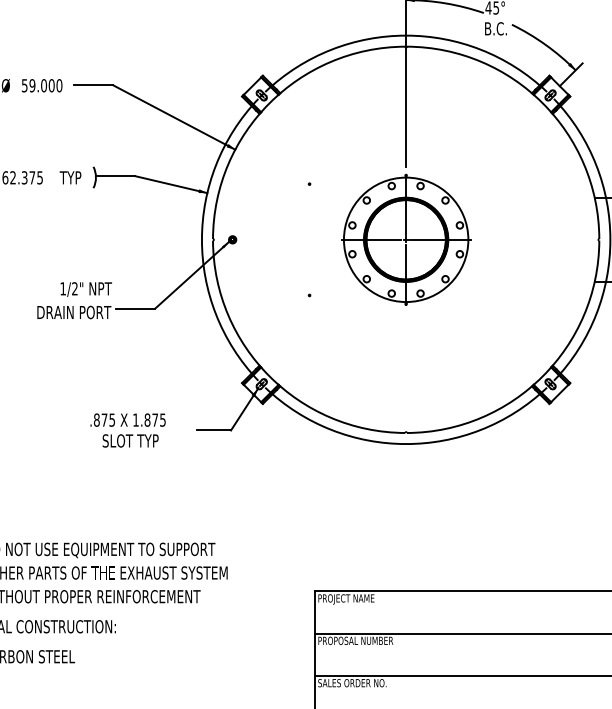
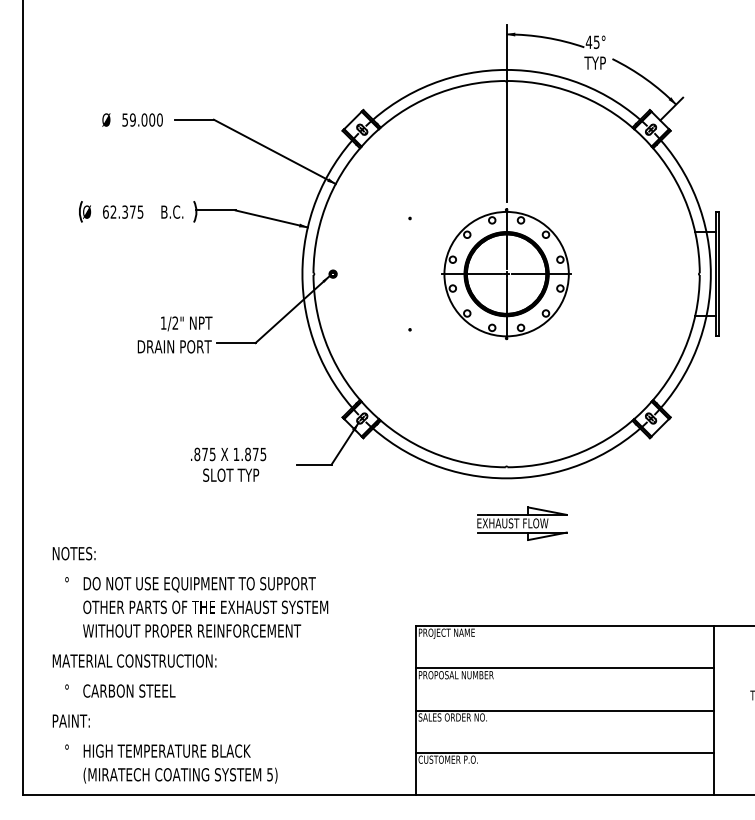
text: (495, 28) -> (595, 62), B.C. -> TYP
text: (71, 177) -> (171, 211), TYP -> B.C.
part: (422, 489) -> (522, 523), added

